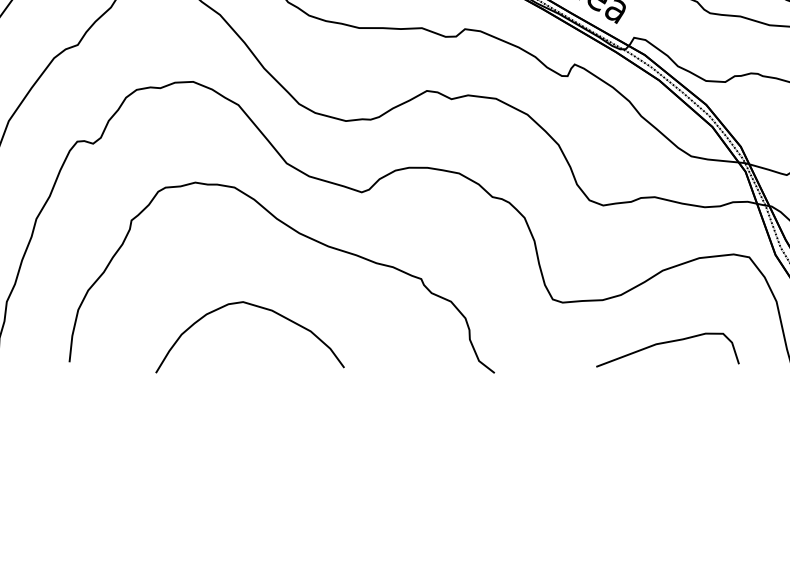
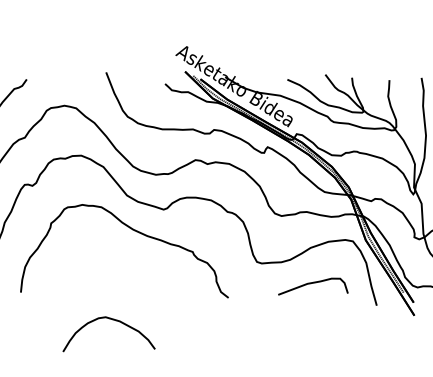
part: (257, 308) -> (112, 320), moved

